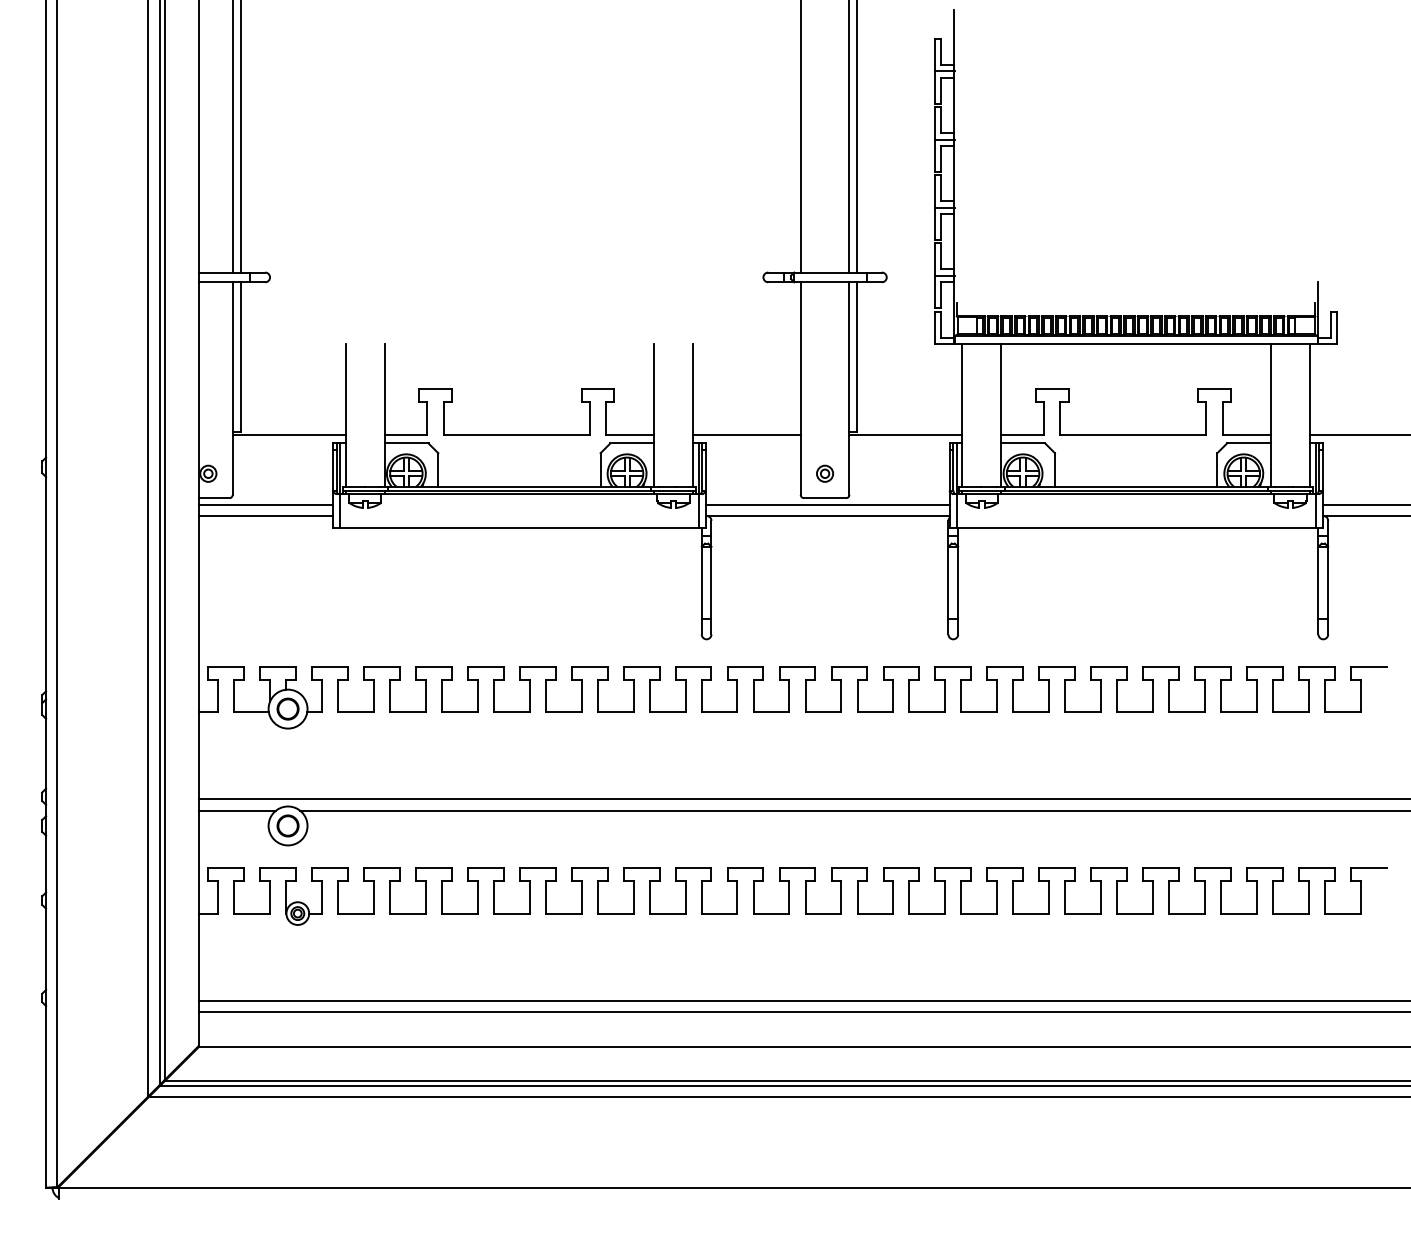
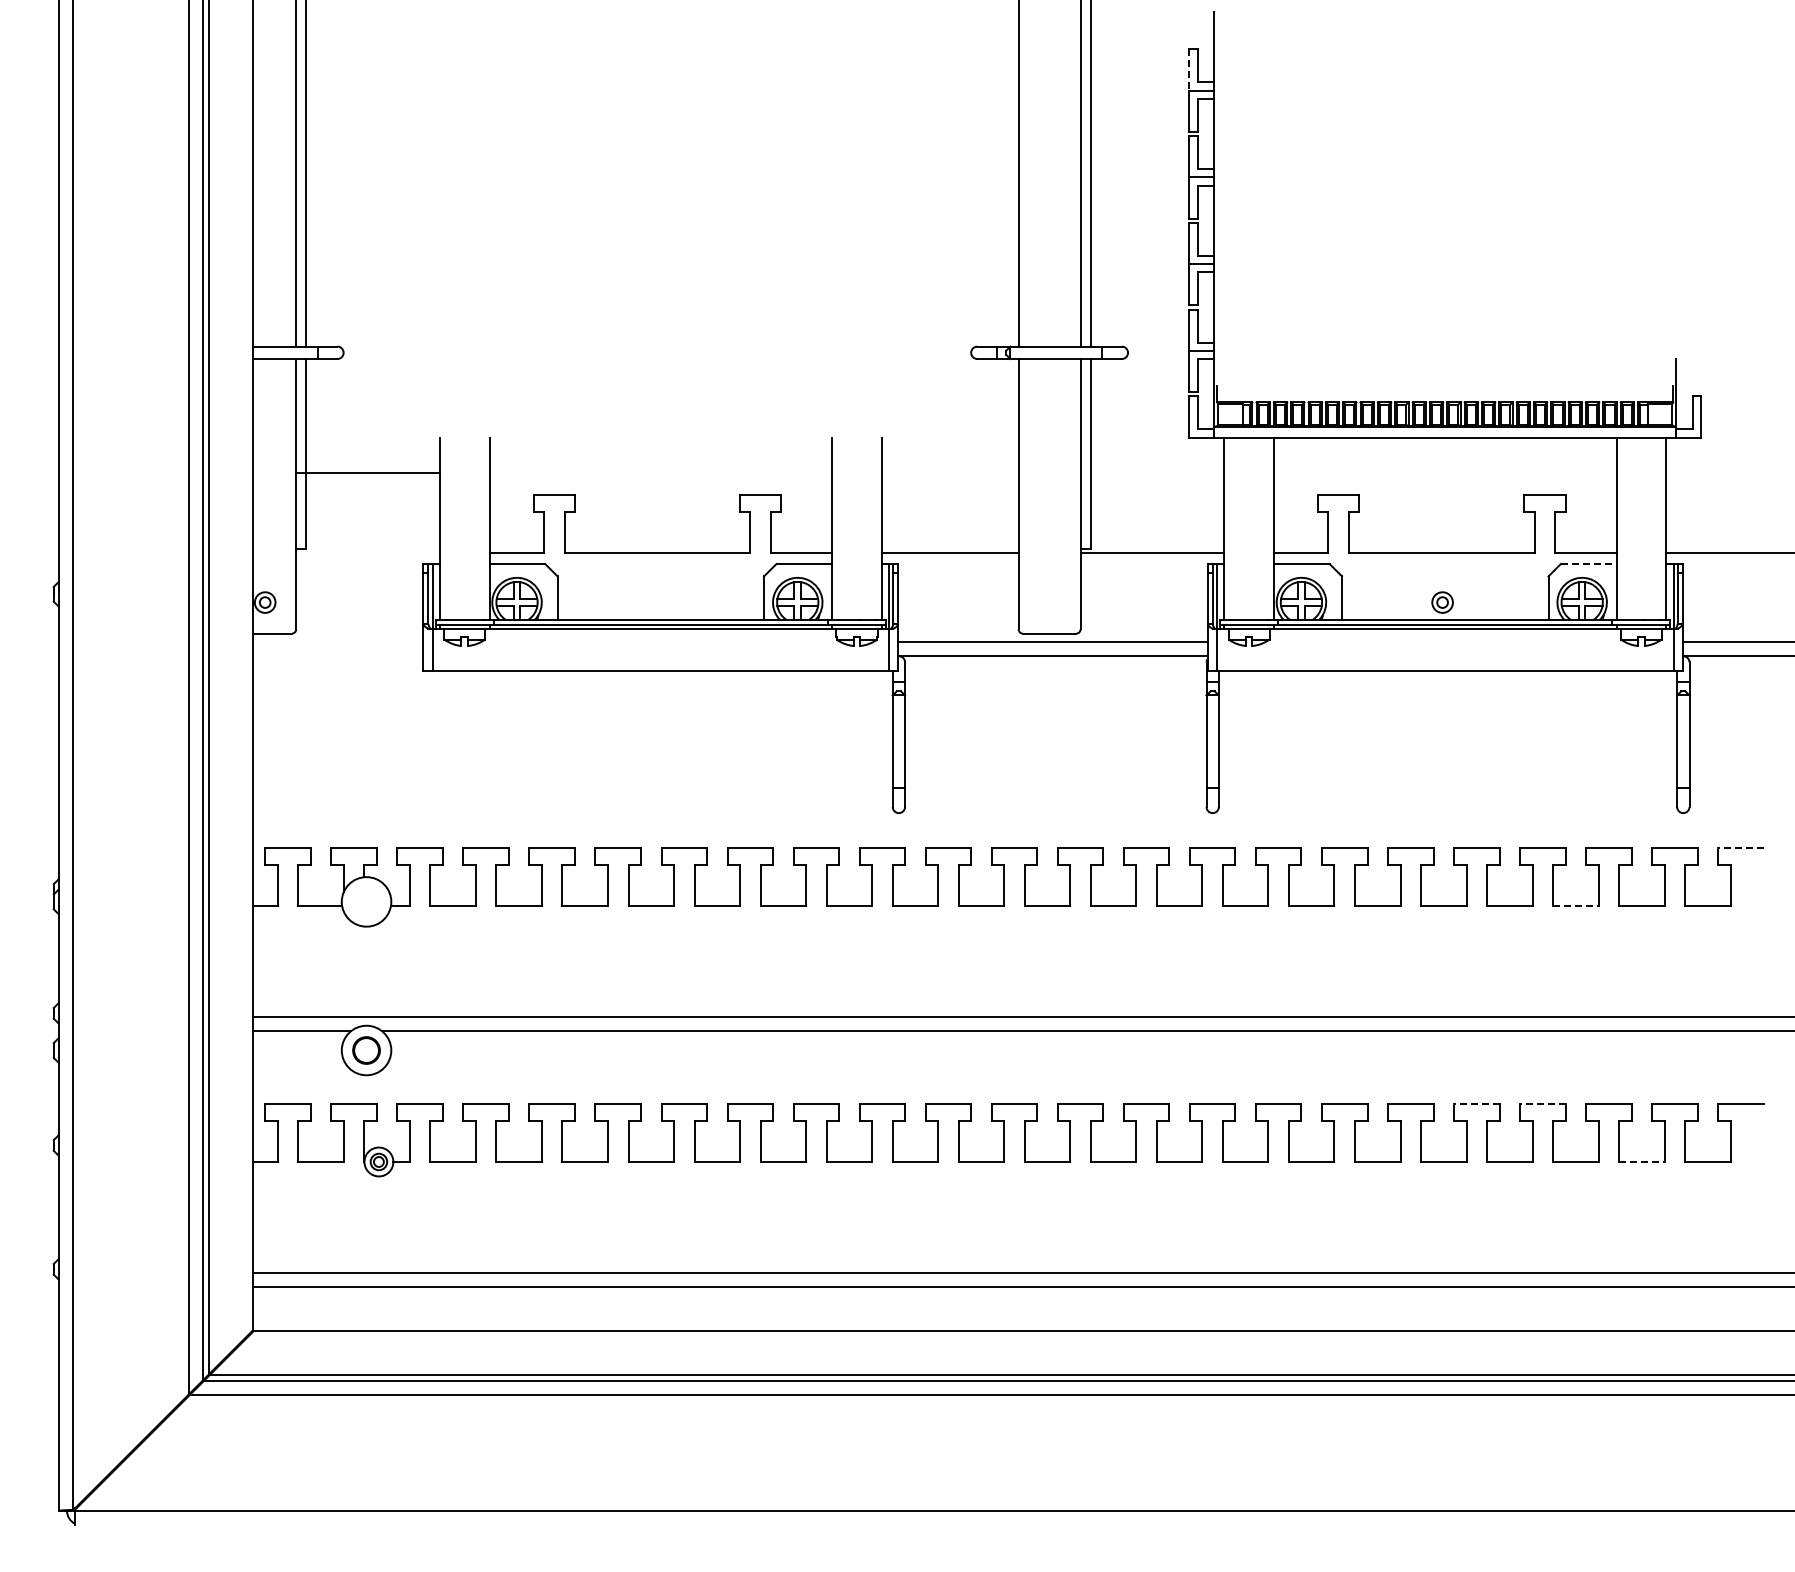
line: (935, 55) -> (1189, 70), solid -> dashed
line: (288, 435) -> (367, 473), moved
line: (1248, 443) -> (1588, 563), solid -> dashed
part: (825, 473) -> (1442, 602), moved
line: (265, 504) -> (337, 641), removed
line: (265, 516) -> (337, 656), removed
line: (1369, 667) -> (1741, 848), solid -> dashed
part: (288, 708) -> (366, 901), removed
line: (1238, 712) -> (1575, 906), solid -> dashed
line: (1160, 868) -> (1476, 1104), solid -> dashed
line: (1212, 868) -> (1542, 1104), solid -> dashed
line: (1291, 914) -> (1642, 1162), solid -> dashed

